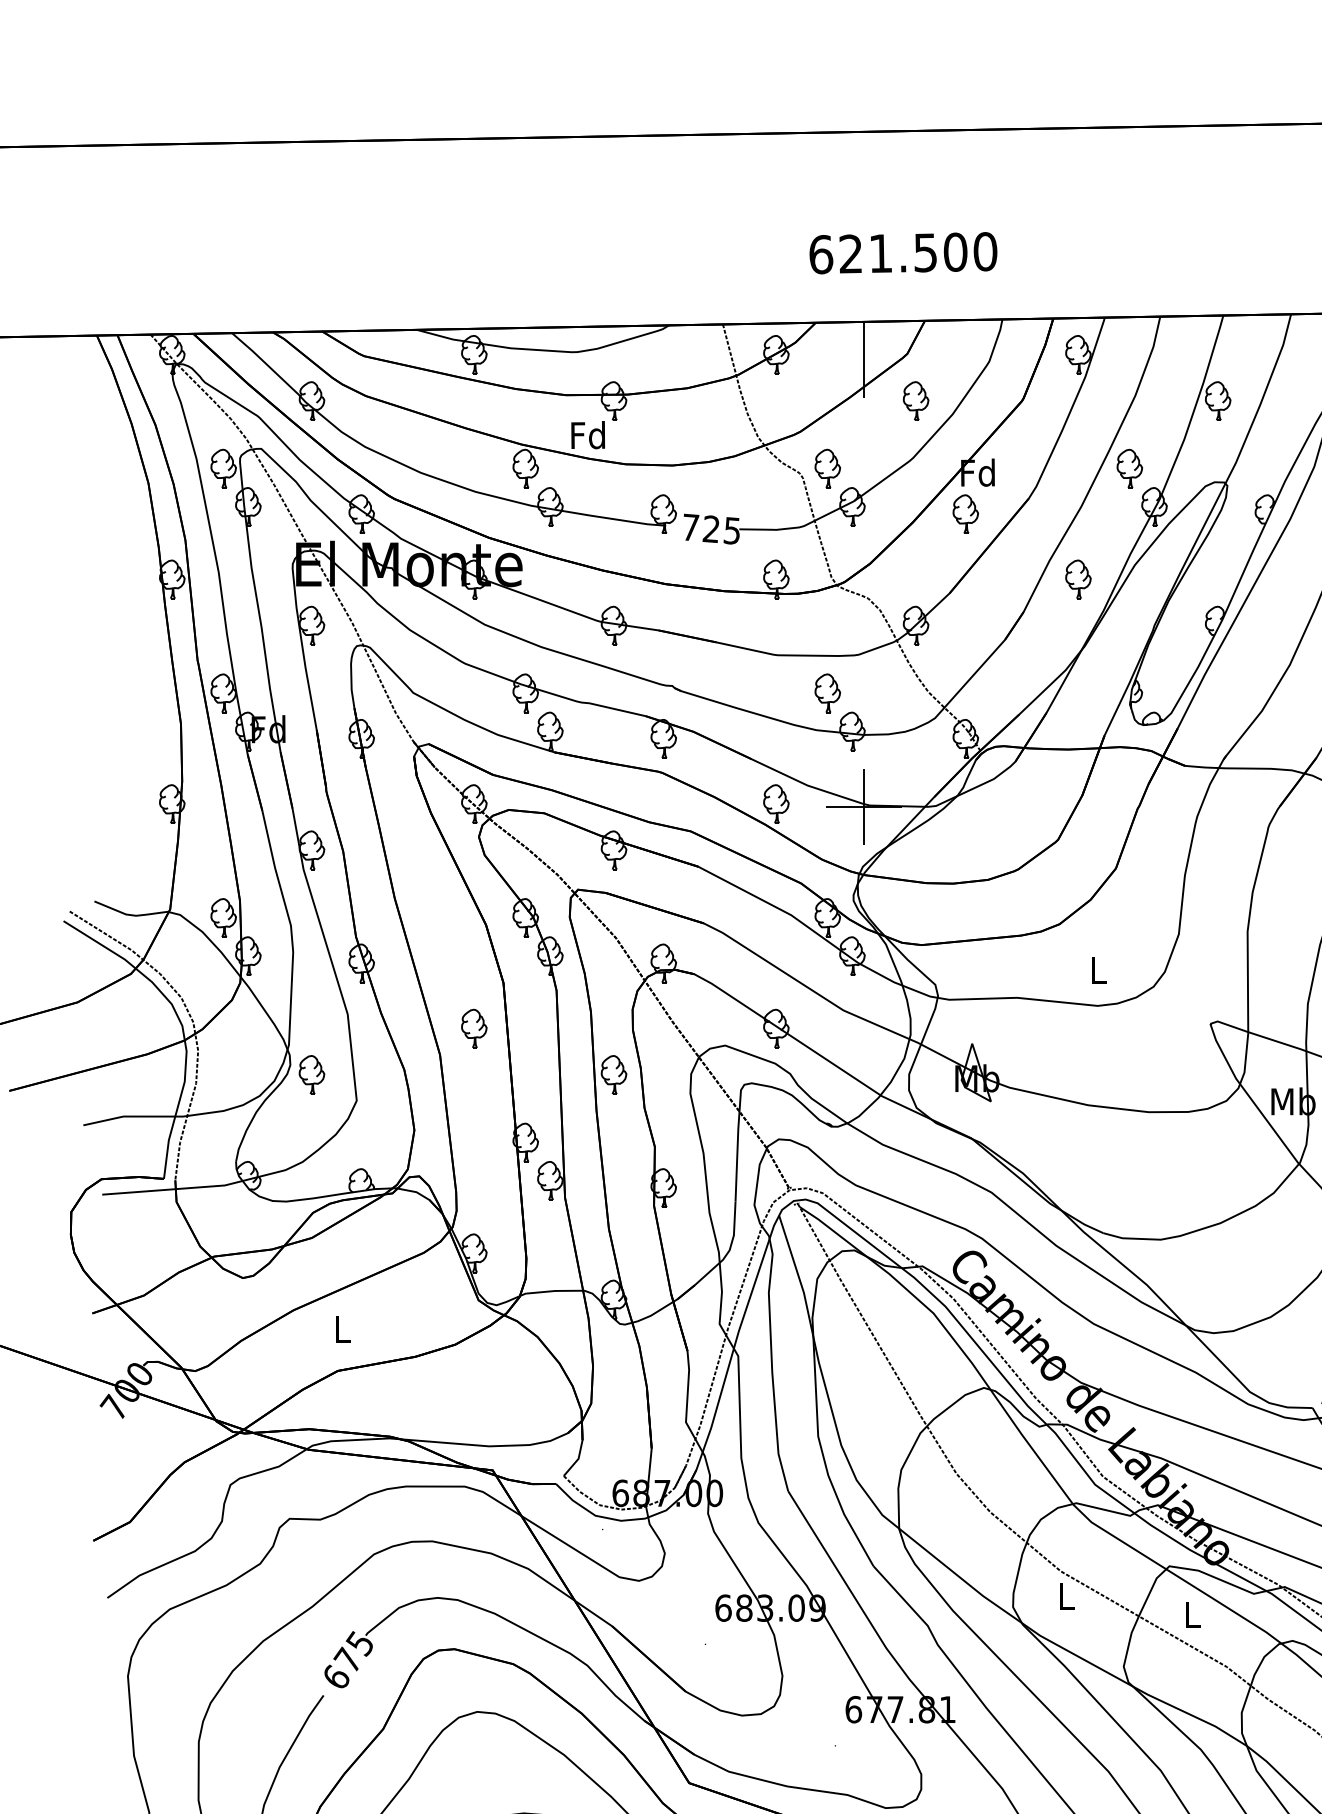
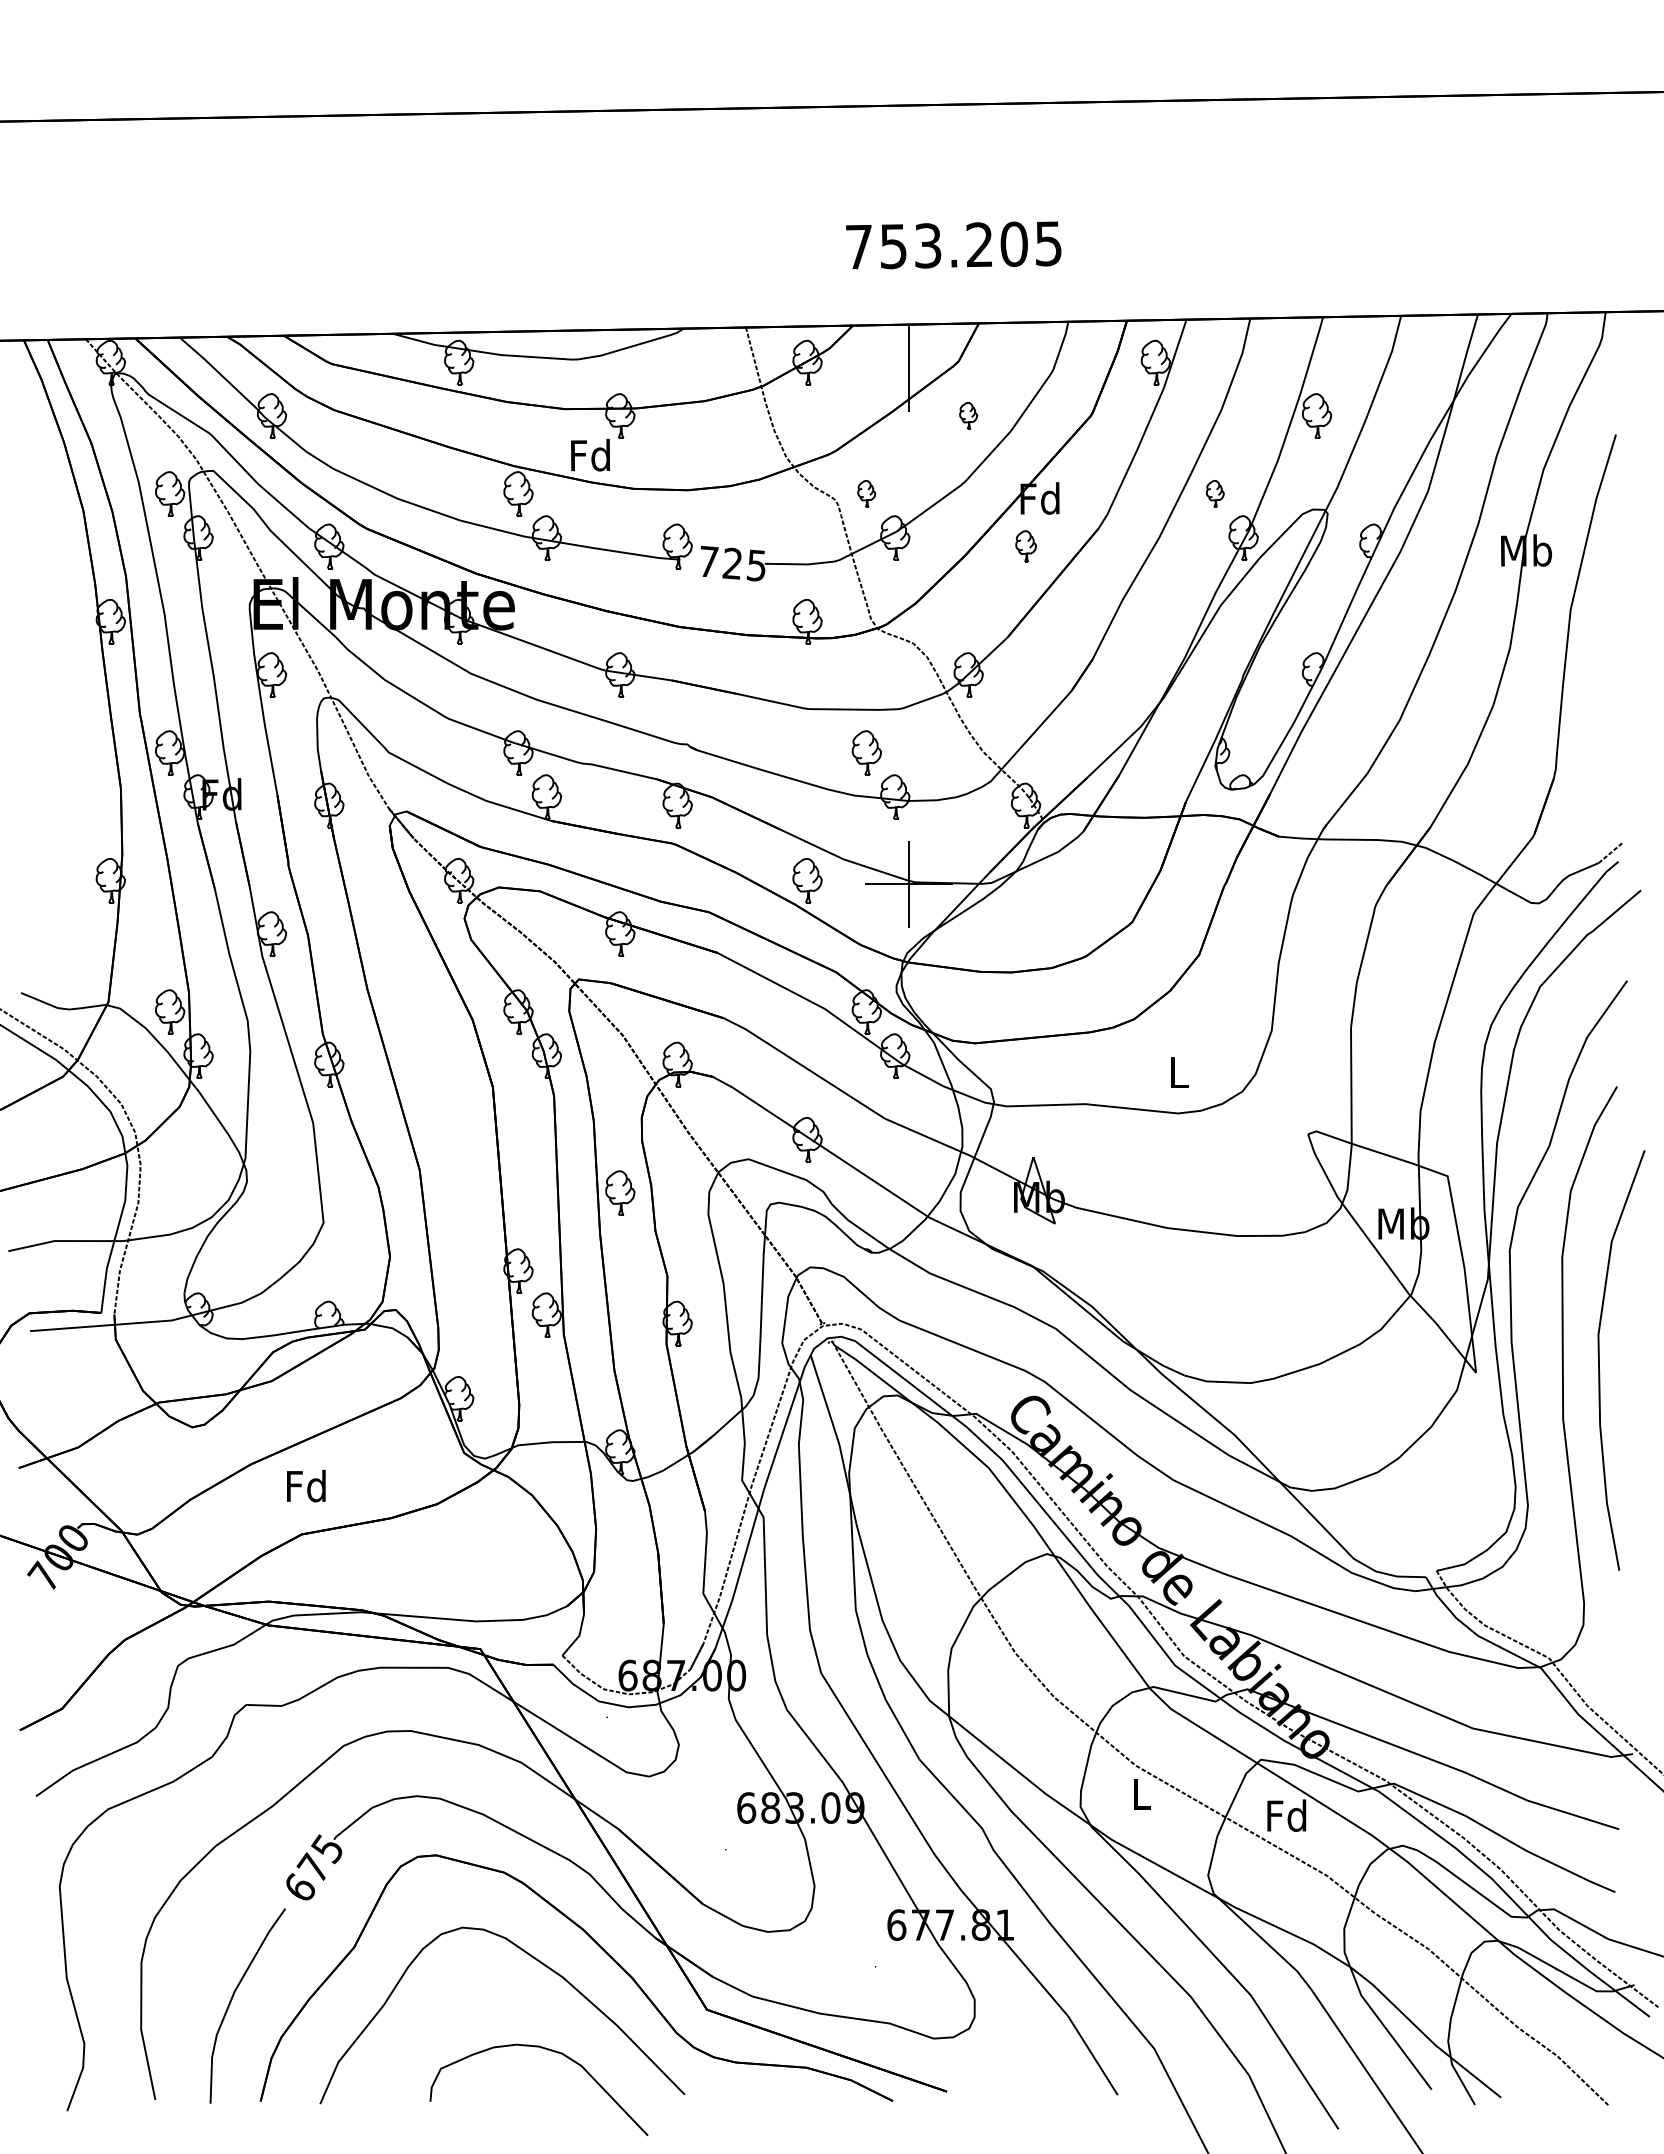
text: (902, 253) -> (953, 245), 621.500 -> 753.205
part: (915, 400) -> (968, 415), size x0.6
part: (827, 468) -> (866, 493), size x0.6
part: (1130, 468) -> (1215, 493), size x0.6
part: (966, 514) -> (1026, 546), size x0.7
part: (1078, 579) -> (1155, 621), removed
part: (474, 1028) -> (459, 1139), removed
part: (311, 1074) -> (271, 1192), removed
text: (341, 1328) -> (306, 1485), L -> Fd
text: (1191, 1614) -> (1286, 1815), L -> Fd

